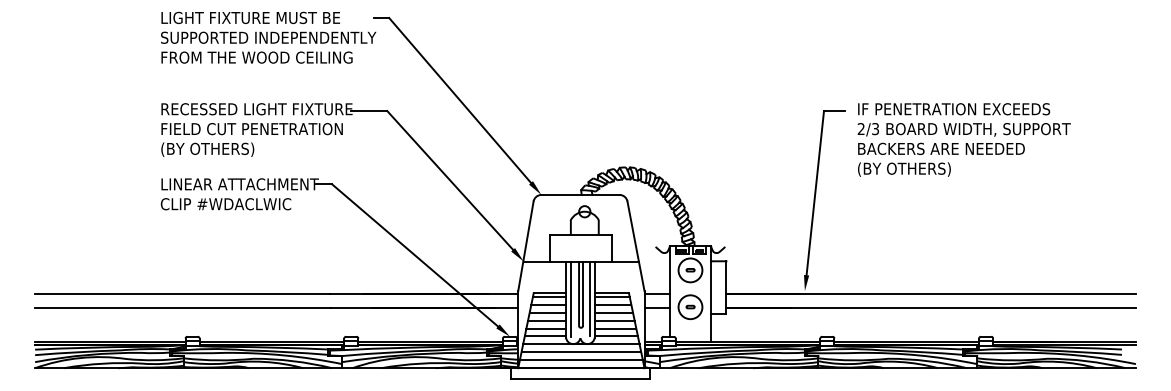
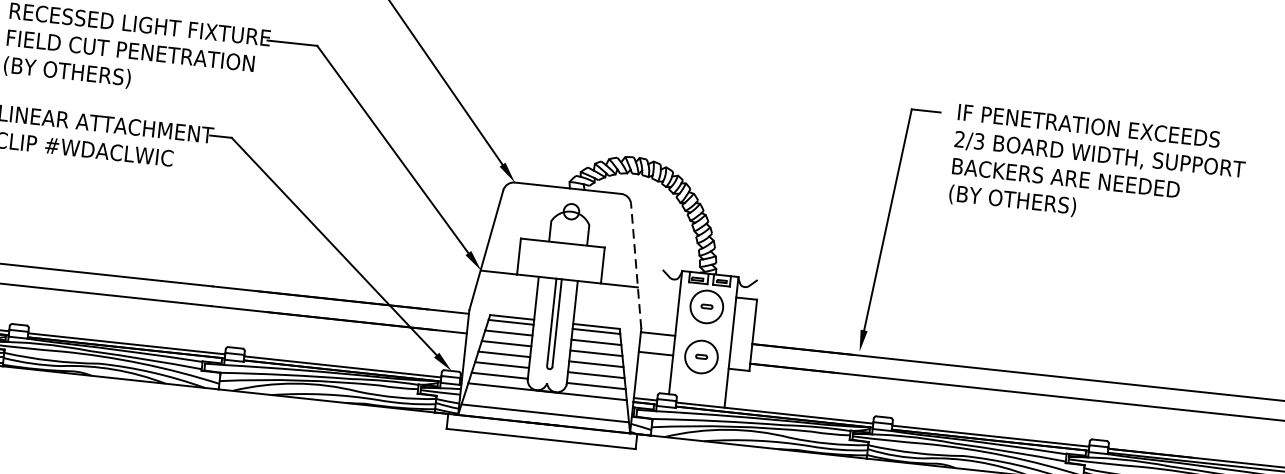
line: (636, 246) -> (636, 266), solid -> dashed
line: (571, 298) -> (540, 327), removed
line: (590, 298) -> (566, 330), removed
line: (581, 352) -> (546, 402), removed

